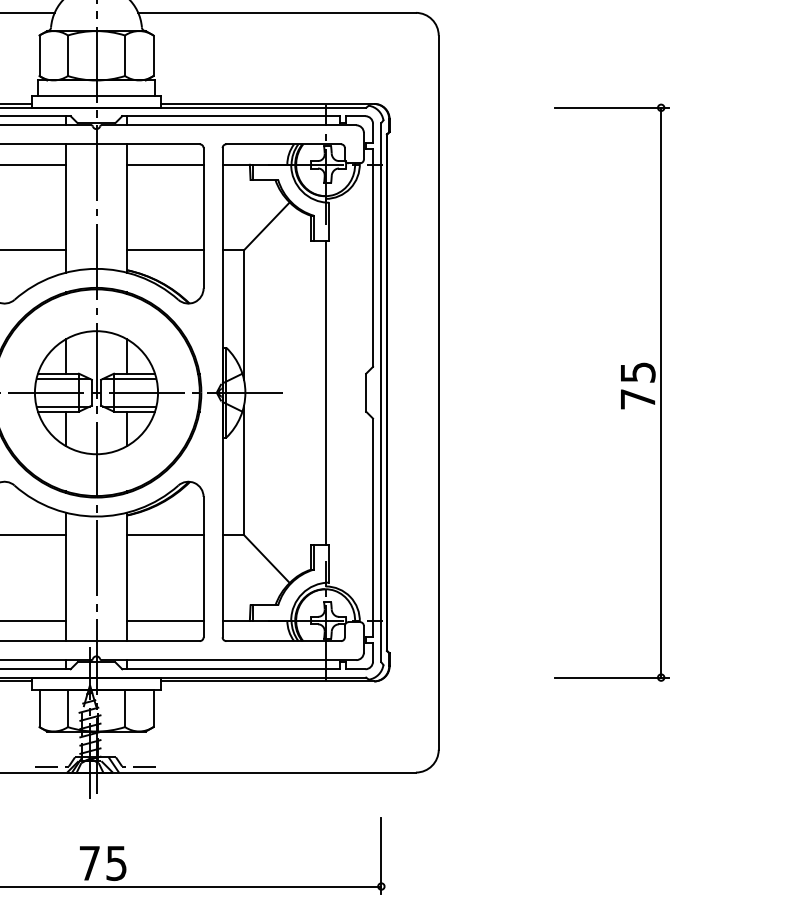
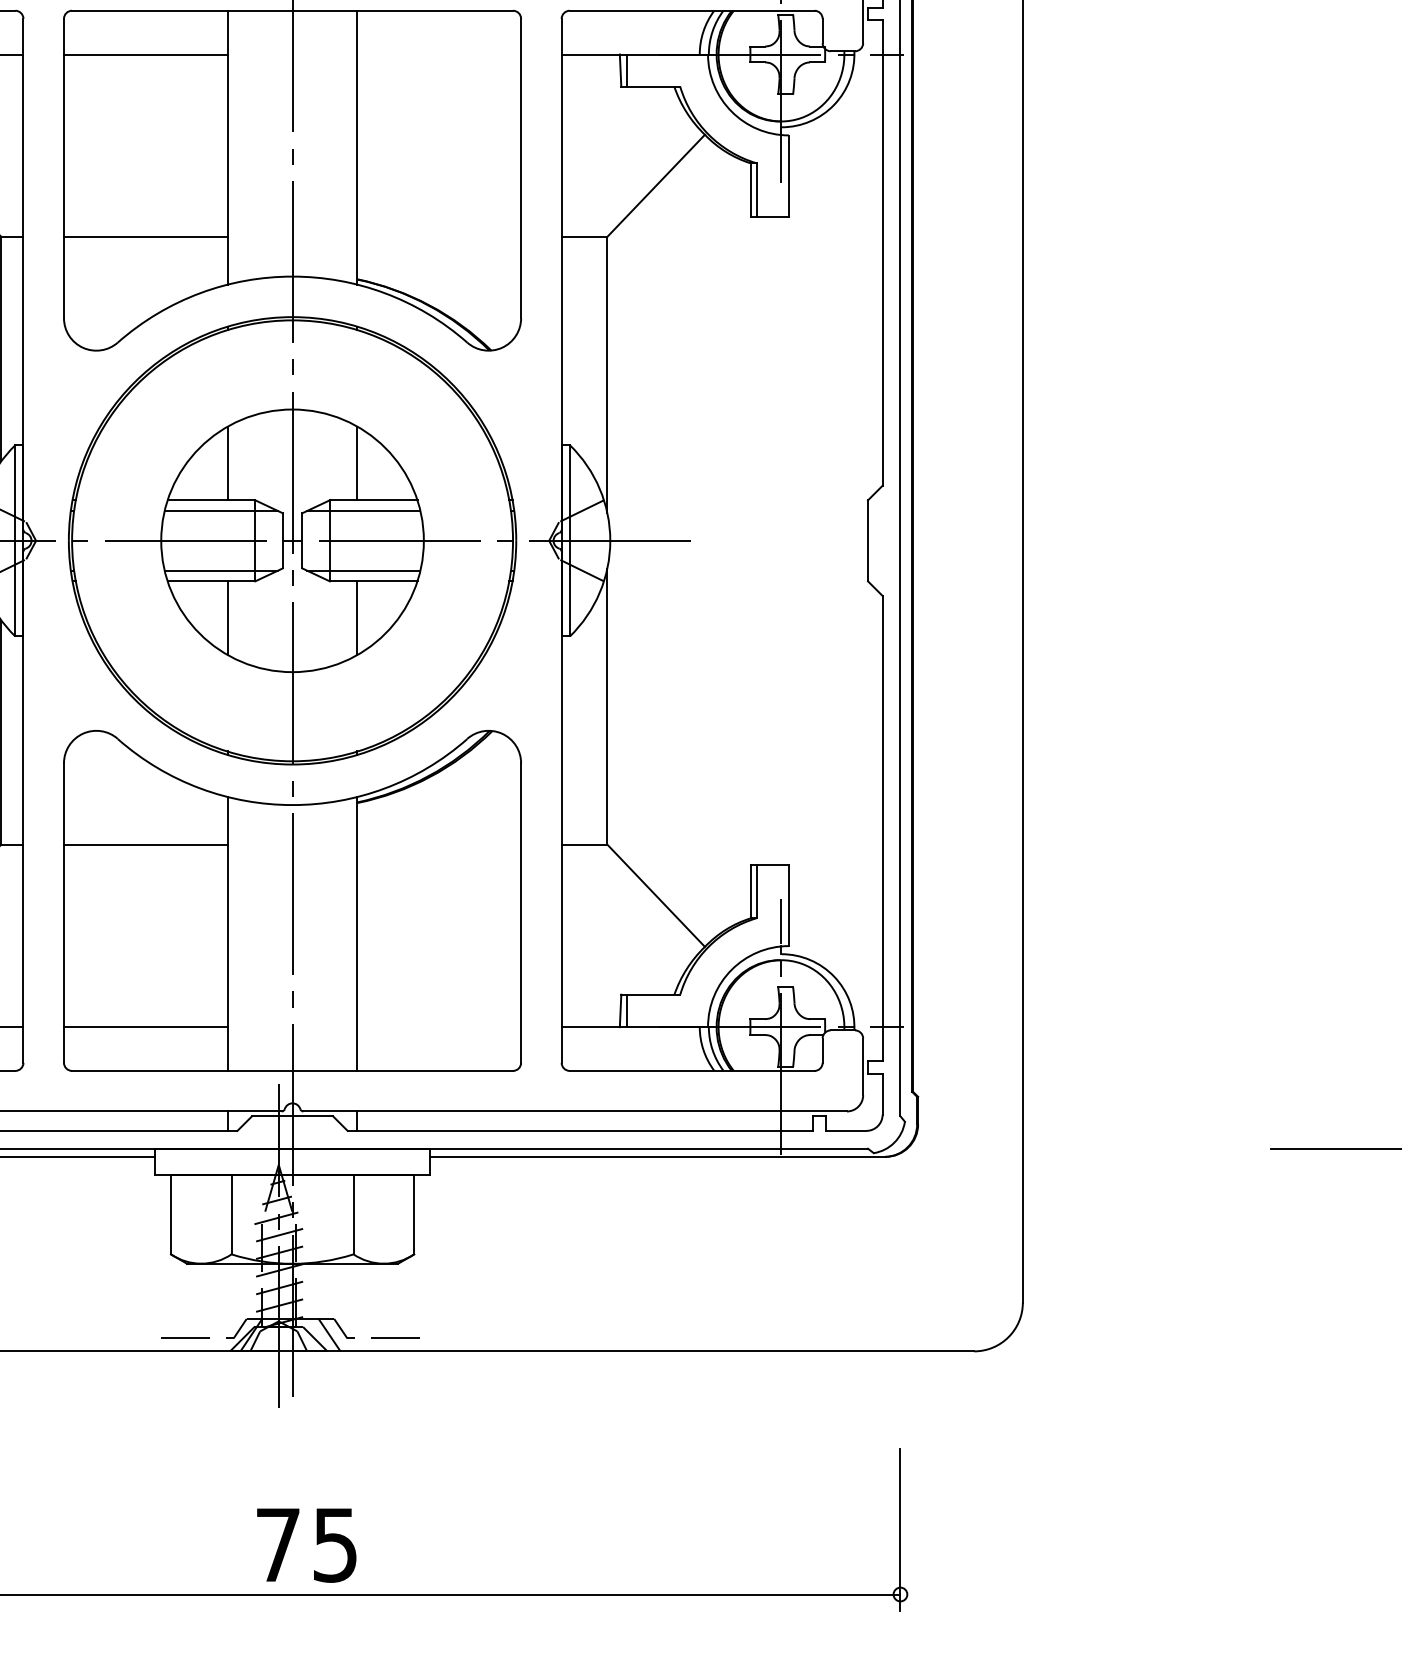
line: (164, 164) -> (437, 53), removed
line: (164, 250) -> (437, 237), removed
line: (325, 392) -> (781, 540), removed
line: (164, 535) -> (437, 845), removed
line: (164, 620) -> (437, 1026), removed

